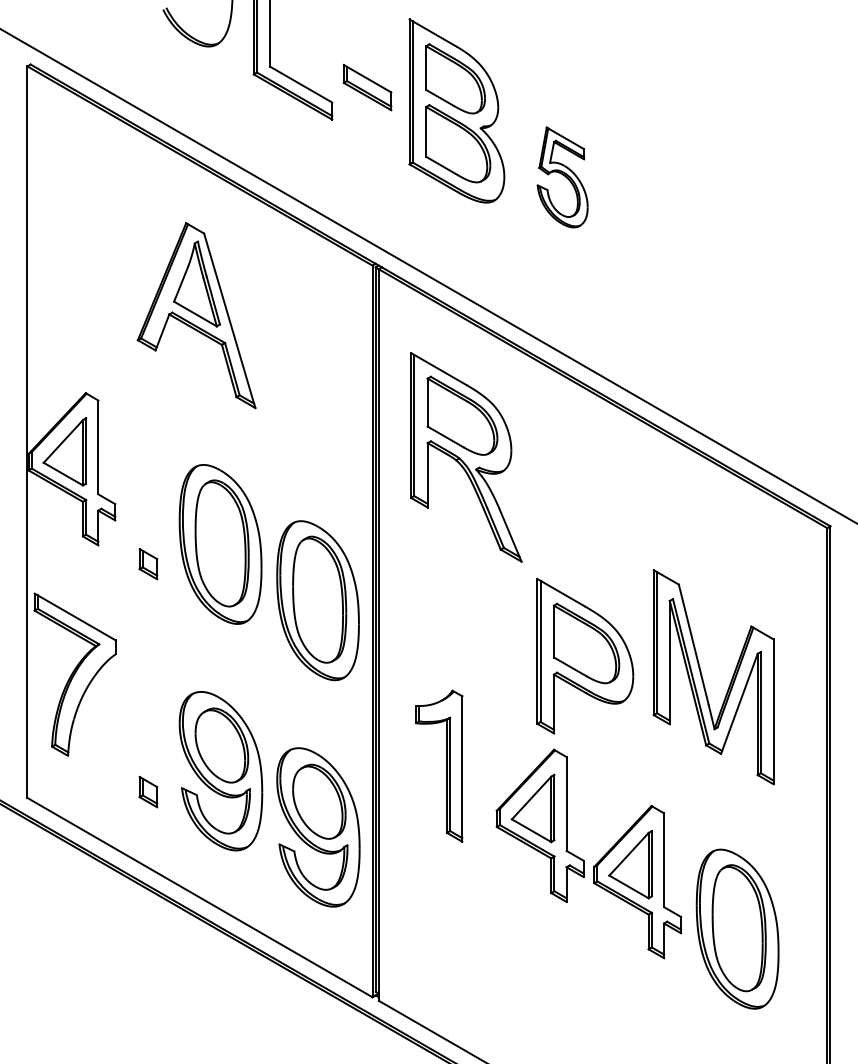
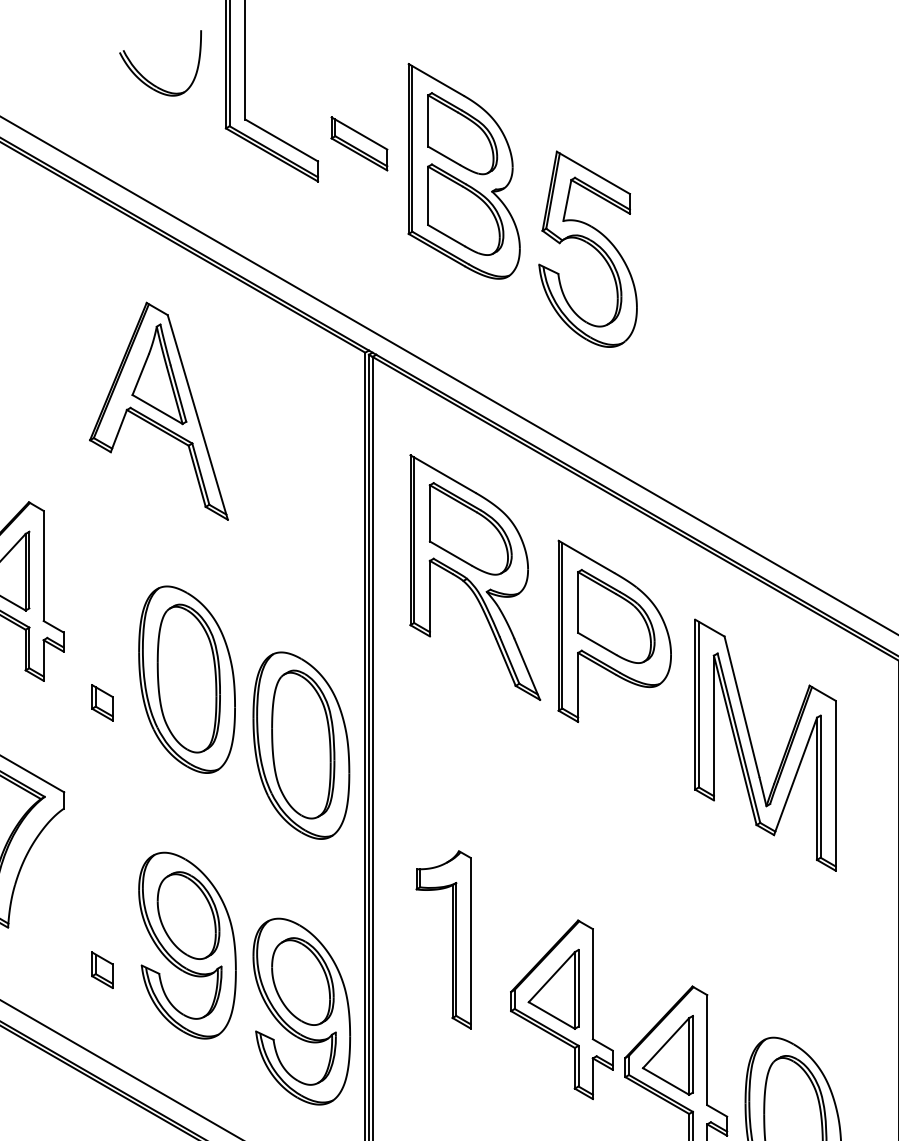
part: (562, 177) -> (588, 249), size x1.67
part: (585, 656) -> (615, 631), moved
part: (703, 678) -> (753, 746), moved

